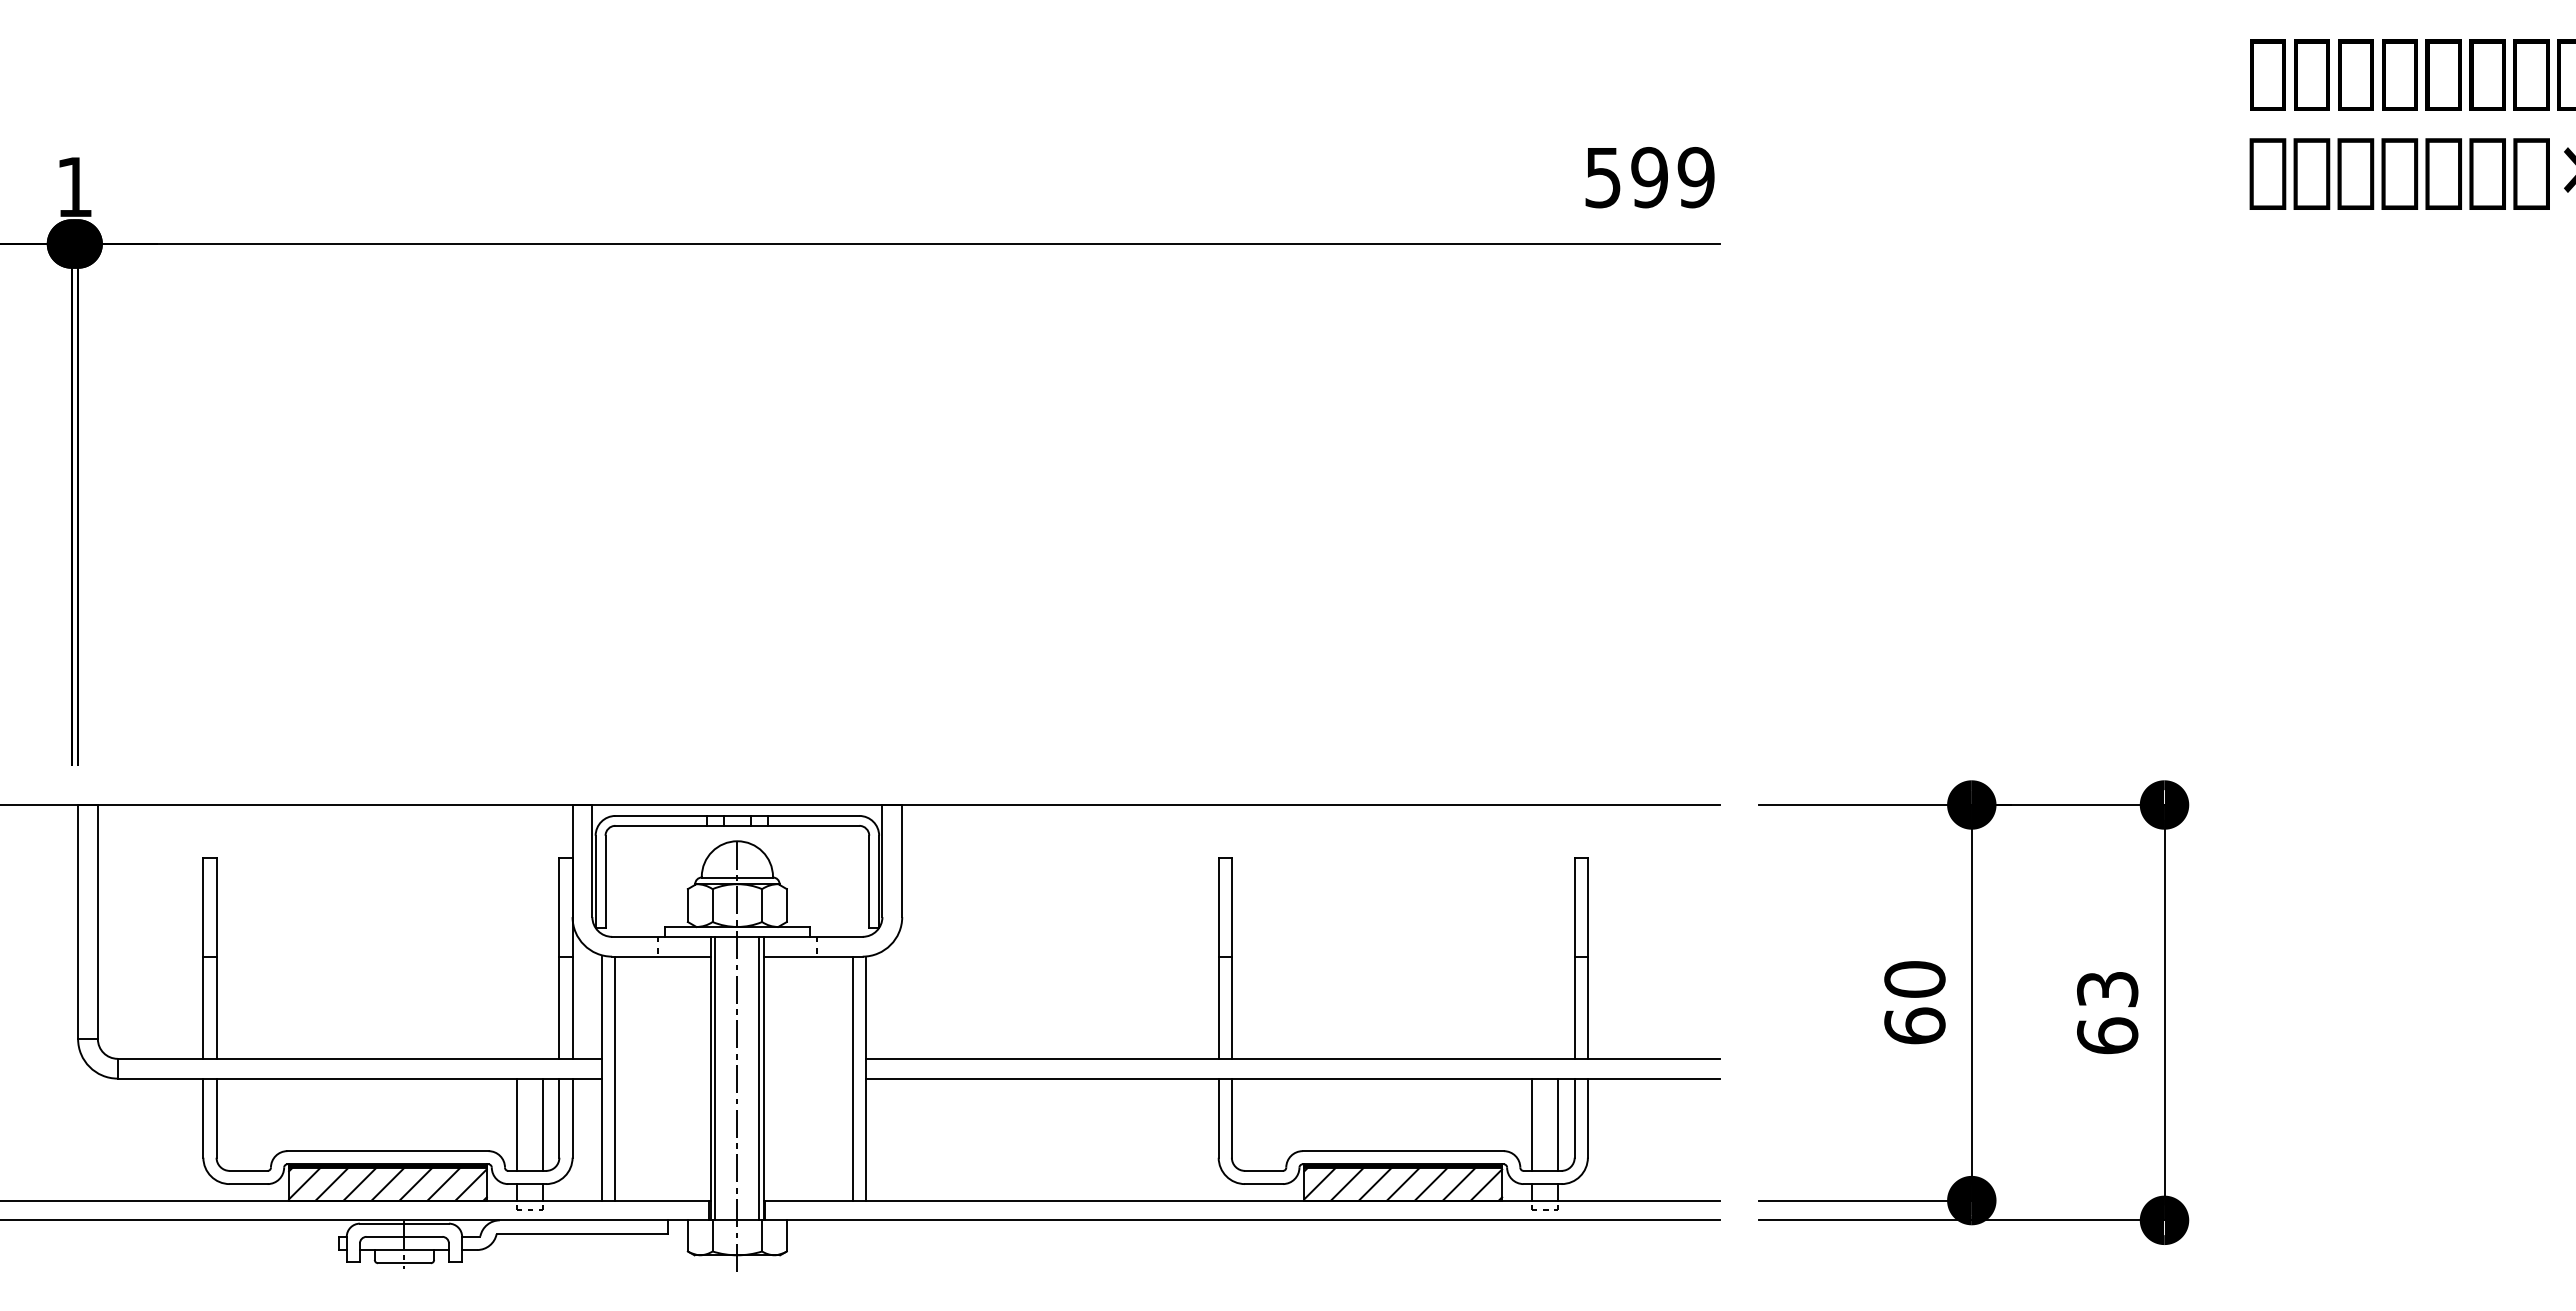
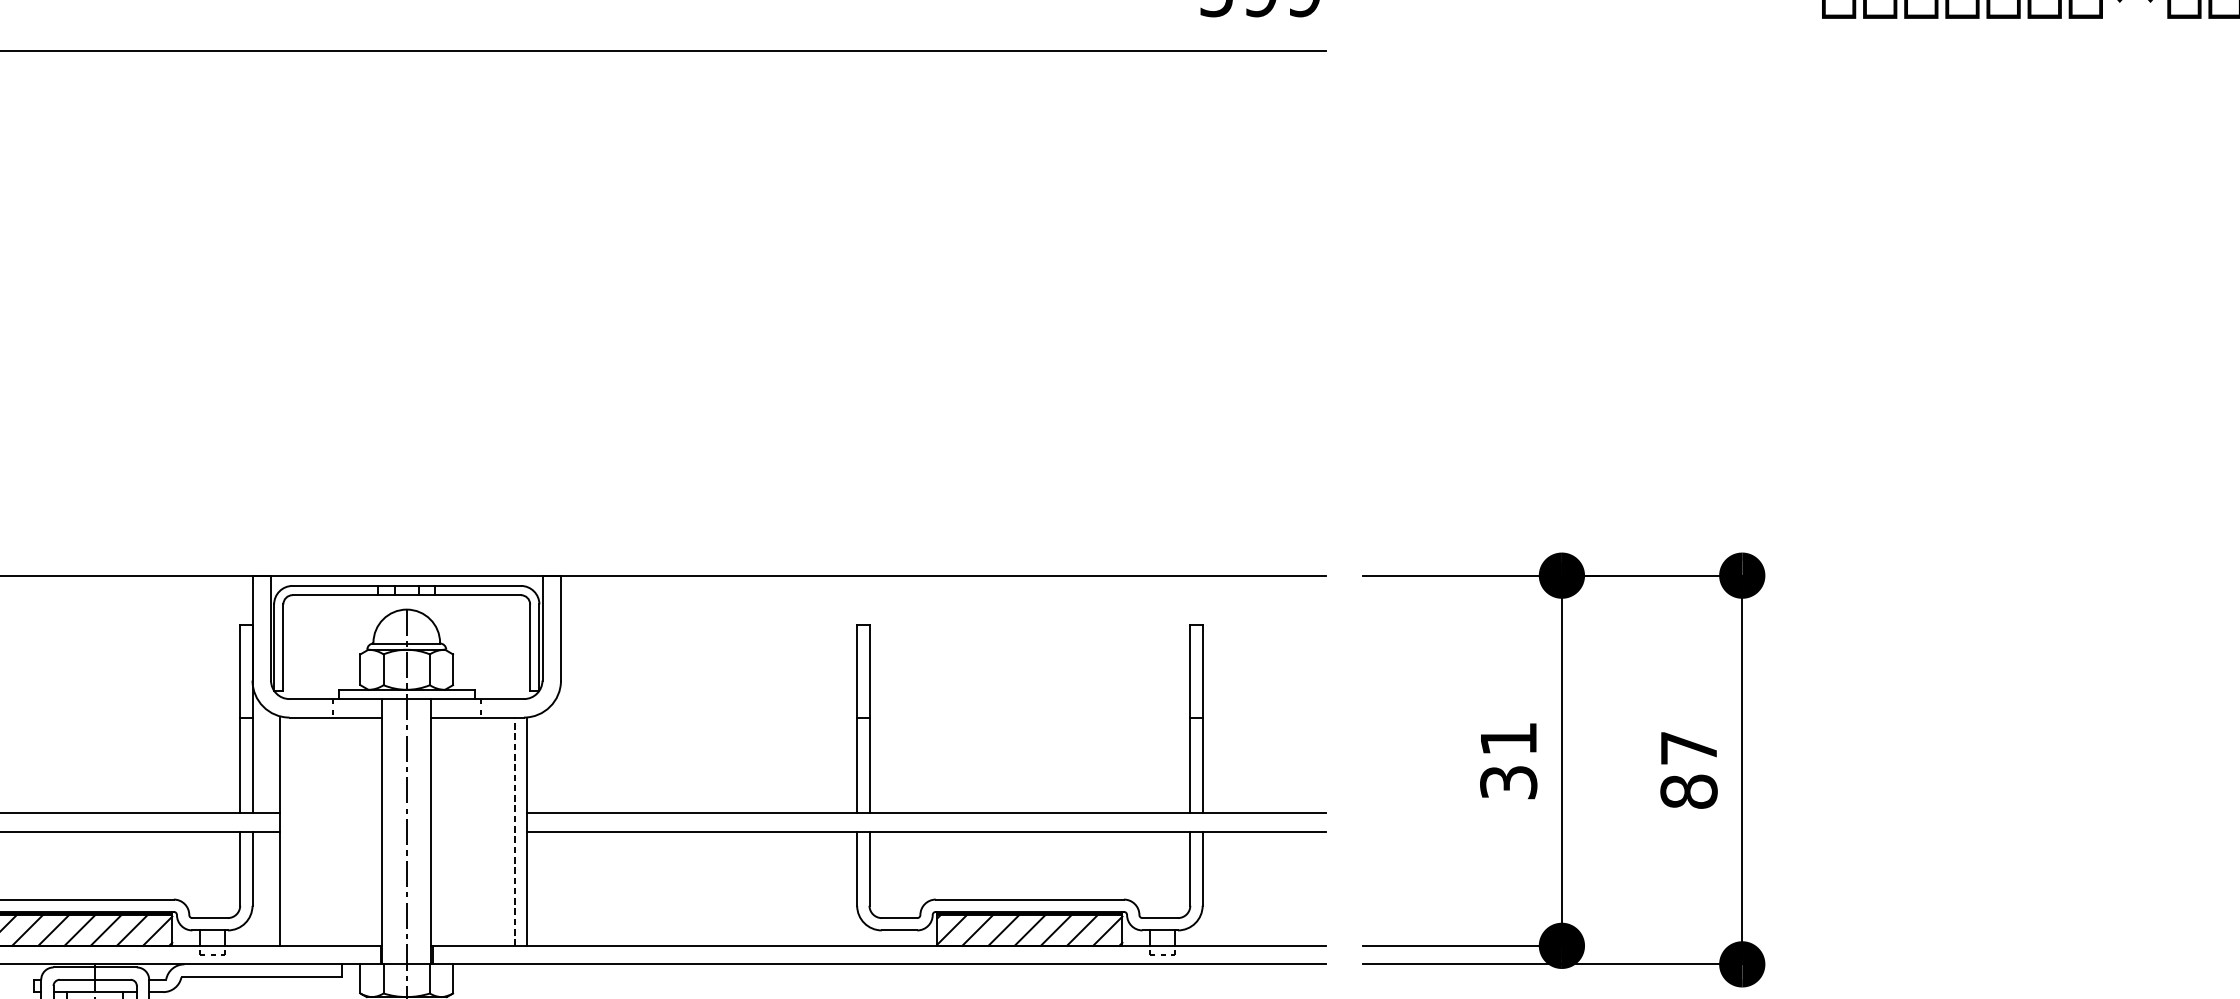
text: (1914, 1002) -> (1508, 760), 60 -> 31
text: (2107, 1013) -> (1688, 770), 63 -> 87
line: (615, 1078) -> (292, 831), removed
line: (715, 1078) -> (386, 831), removed
line: (759, 1078) -> (427, 831), removed
line: (852, 1078) -> (514, 831), solid -> dashed
line: (516, 1124) -> (200, 874), removed
line: (542, 1124) -> (224, 874), removed
line: (1531, 1124) -> (1149, 874), removed
line: (1558, 1124) -> (1175, 874), removed

